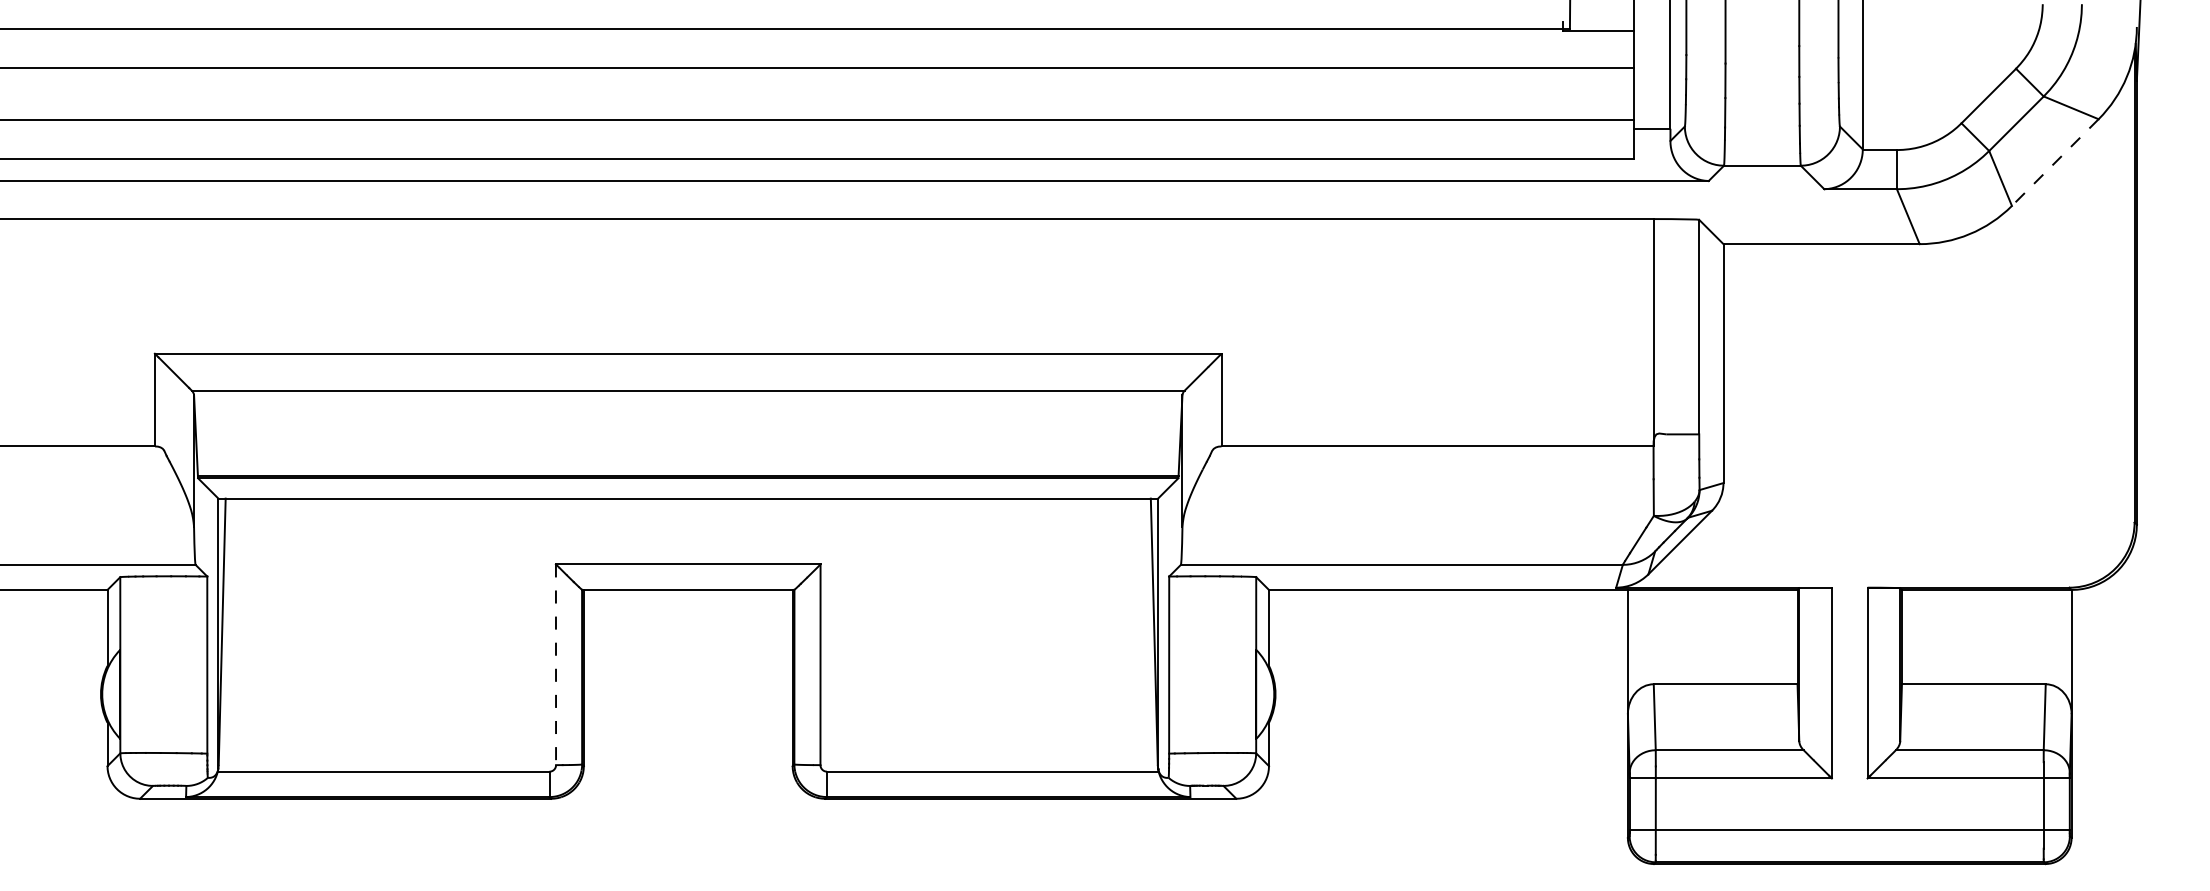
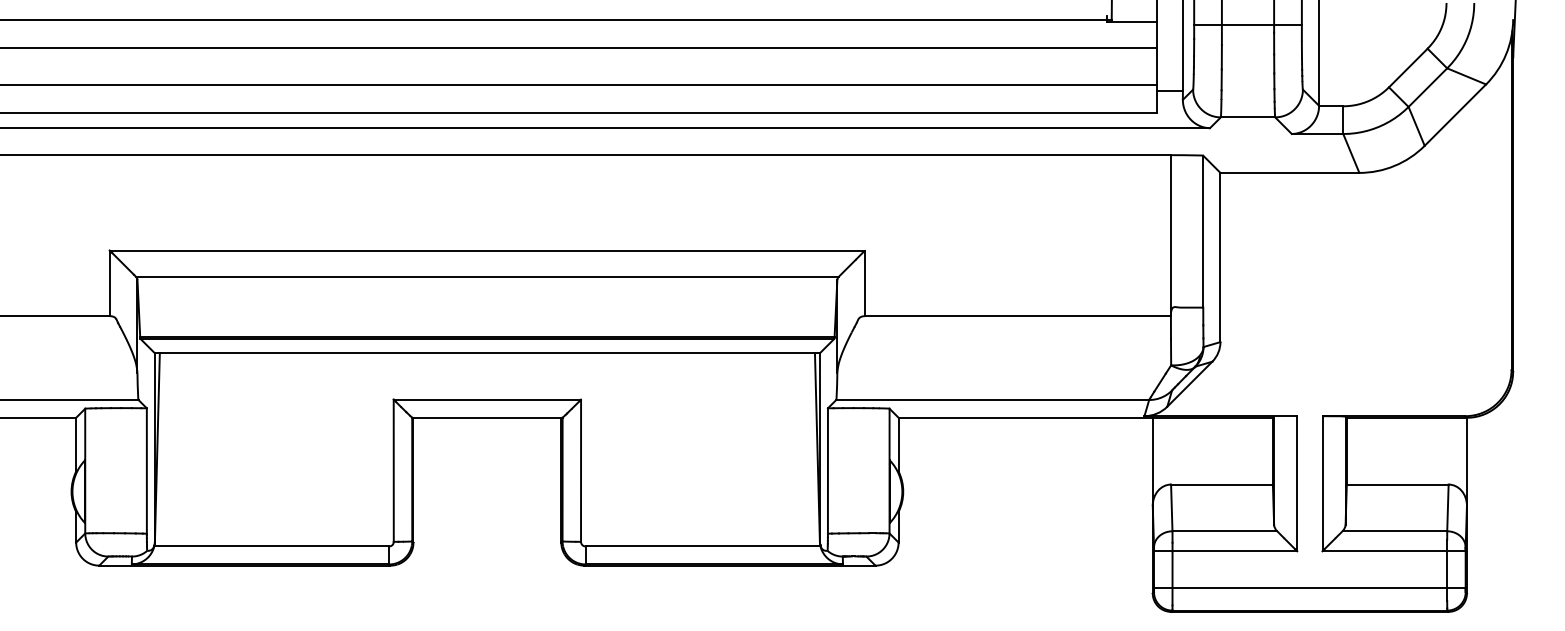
line: (1762, 35) -> (1248, 25), added
line: (2054, 162) -> (1454, 115), dashed -> solid
line: (556, 665) -> (394, 471), dashed -> solid

